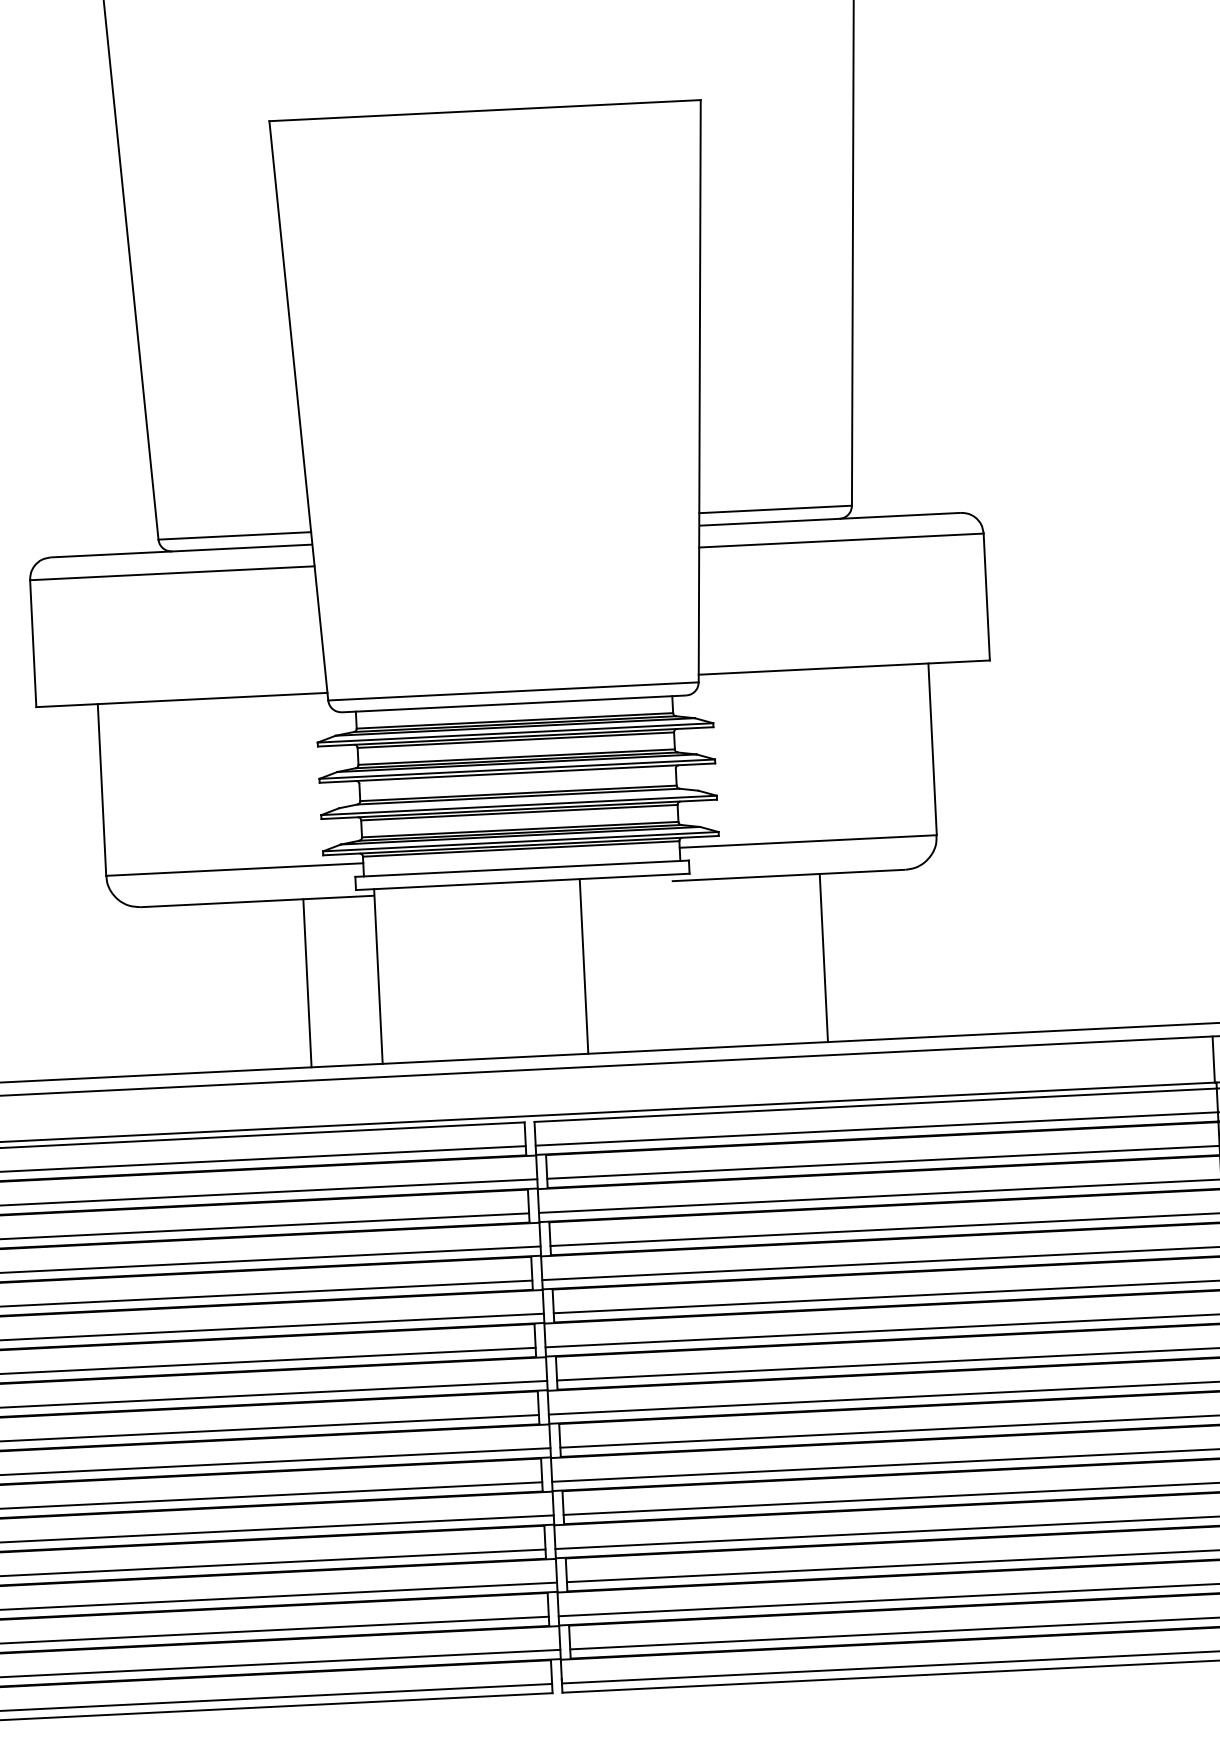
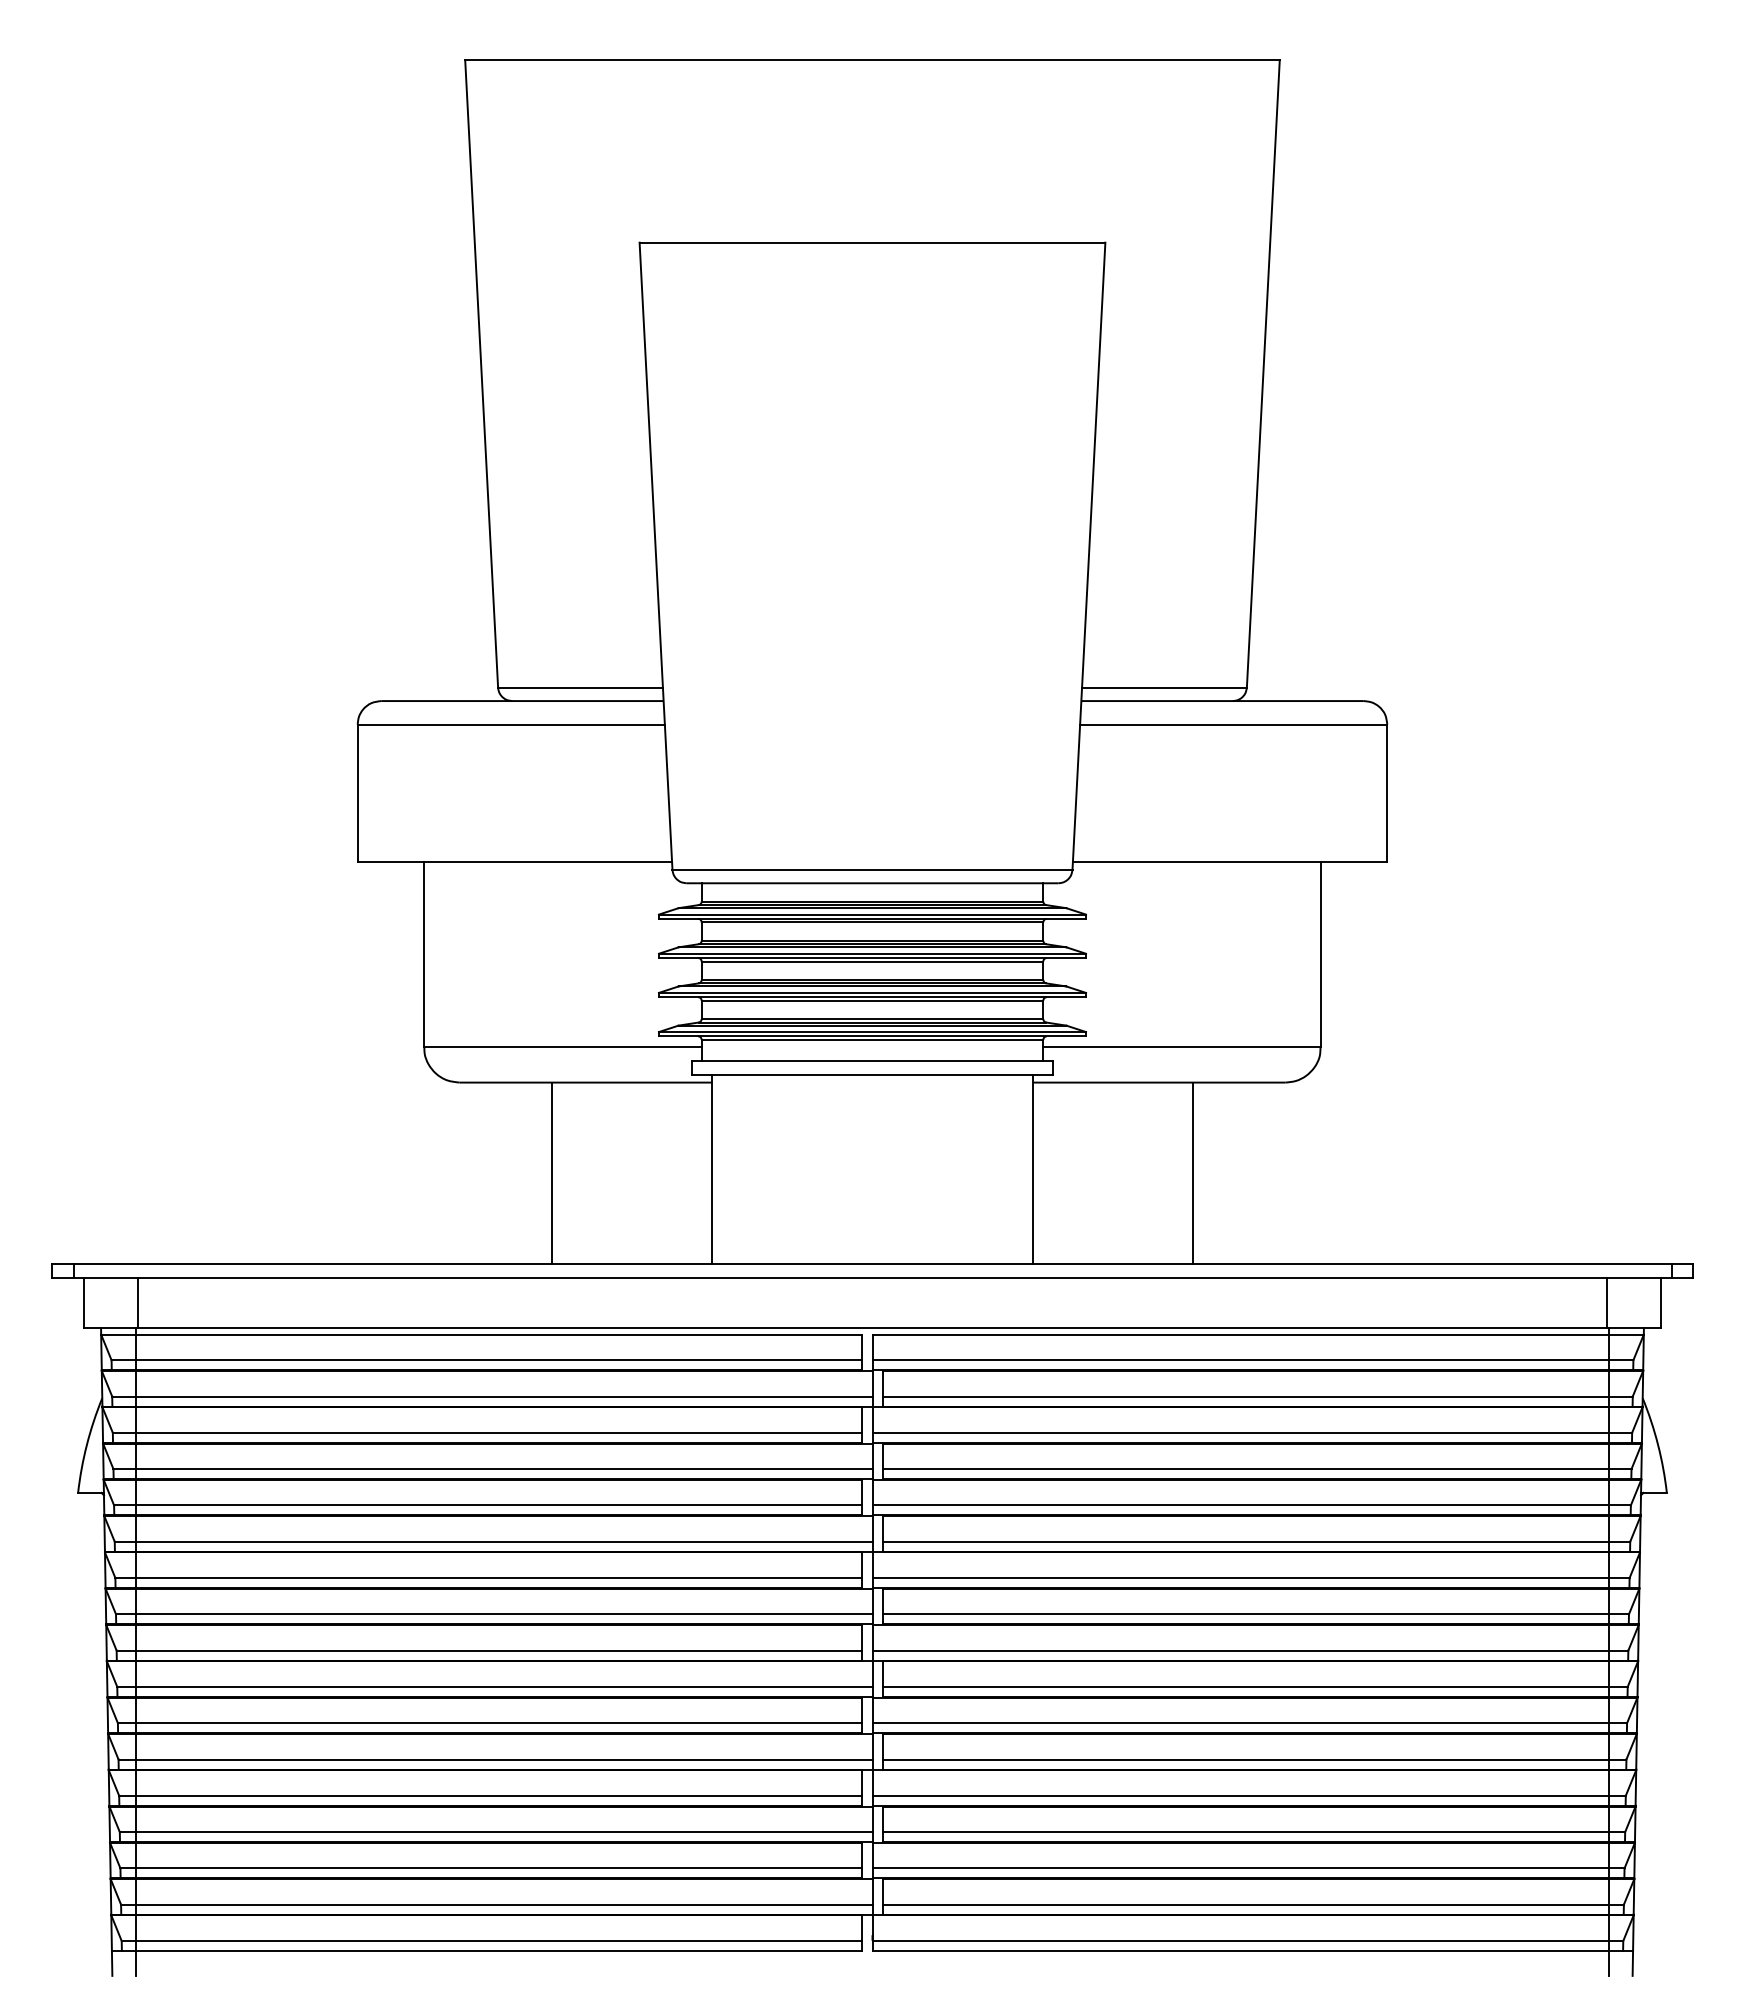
line: (517, 776) -> (872, 961), added
line: (518, 799) -> (872, 986), added
line: (584, 966) -> (1033, 1169), moved
line: (307, 983) -> (552, 1173), moved

